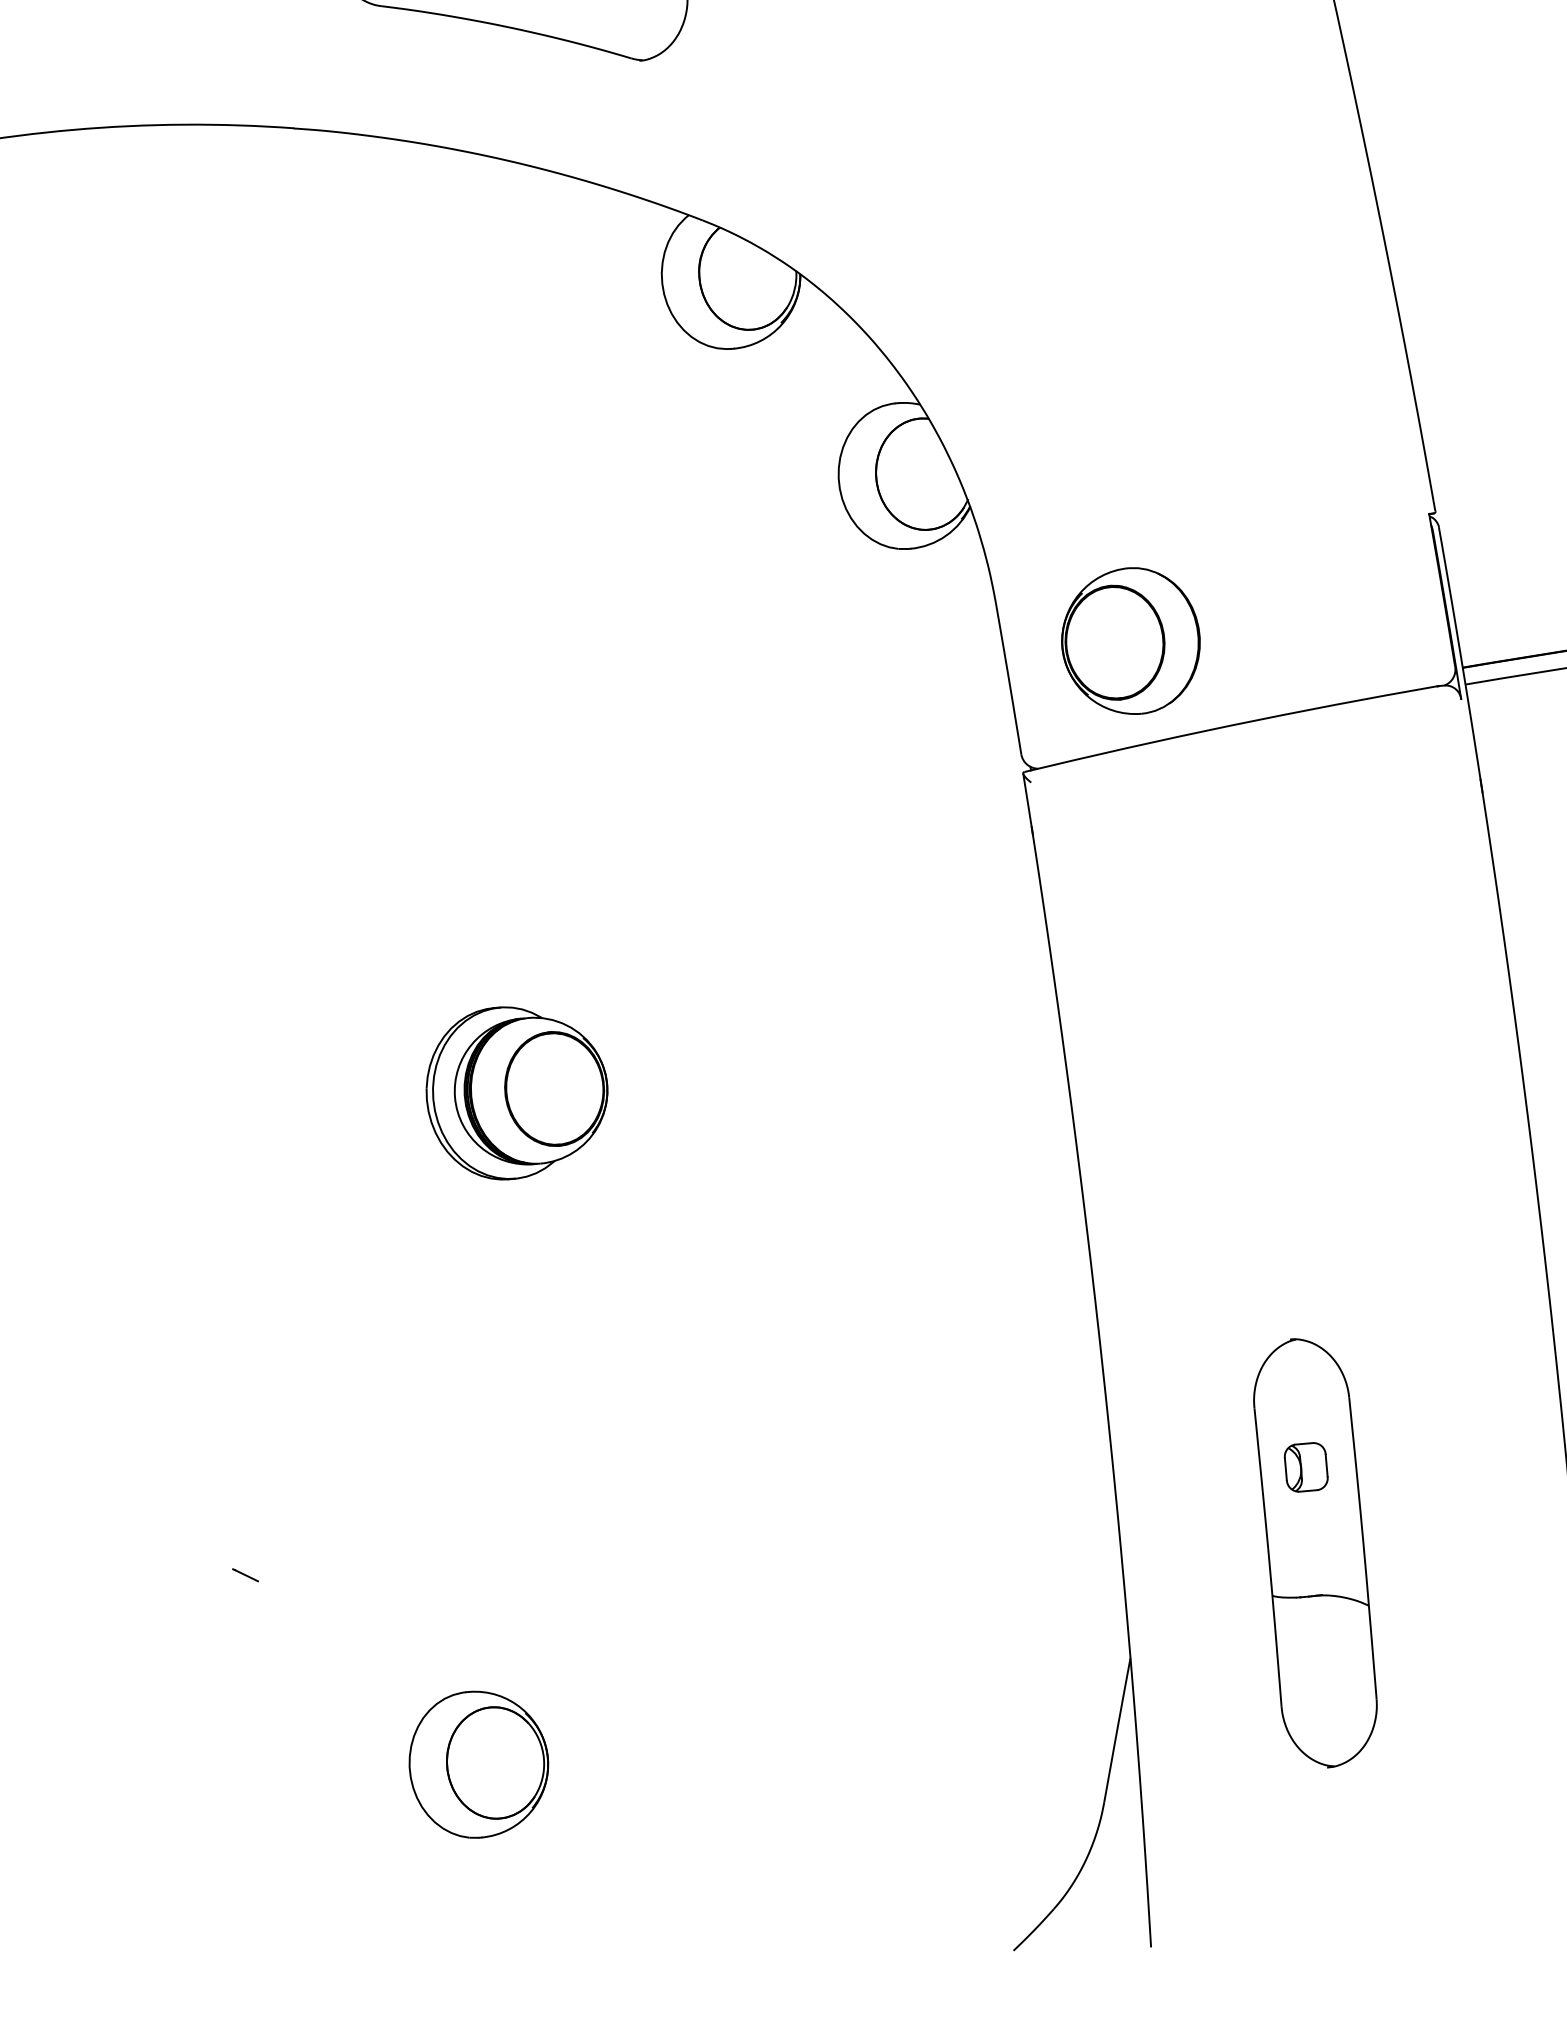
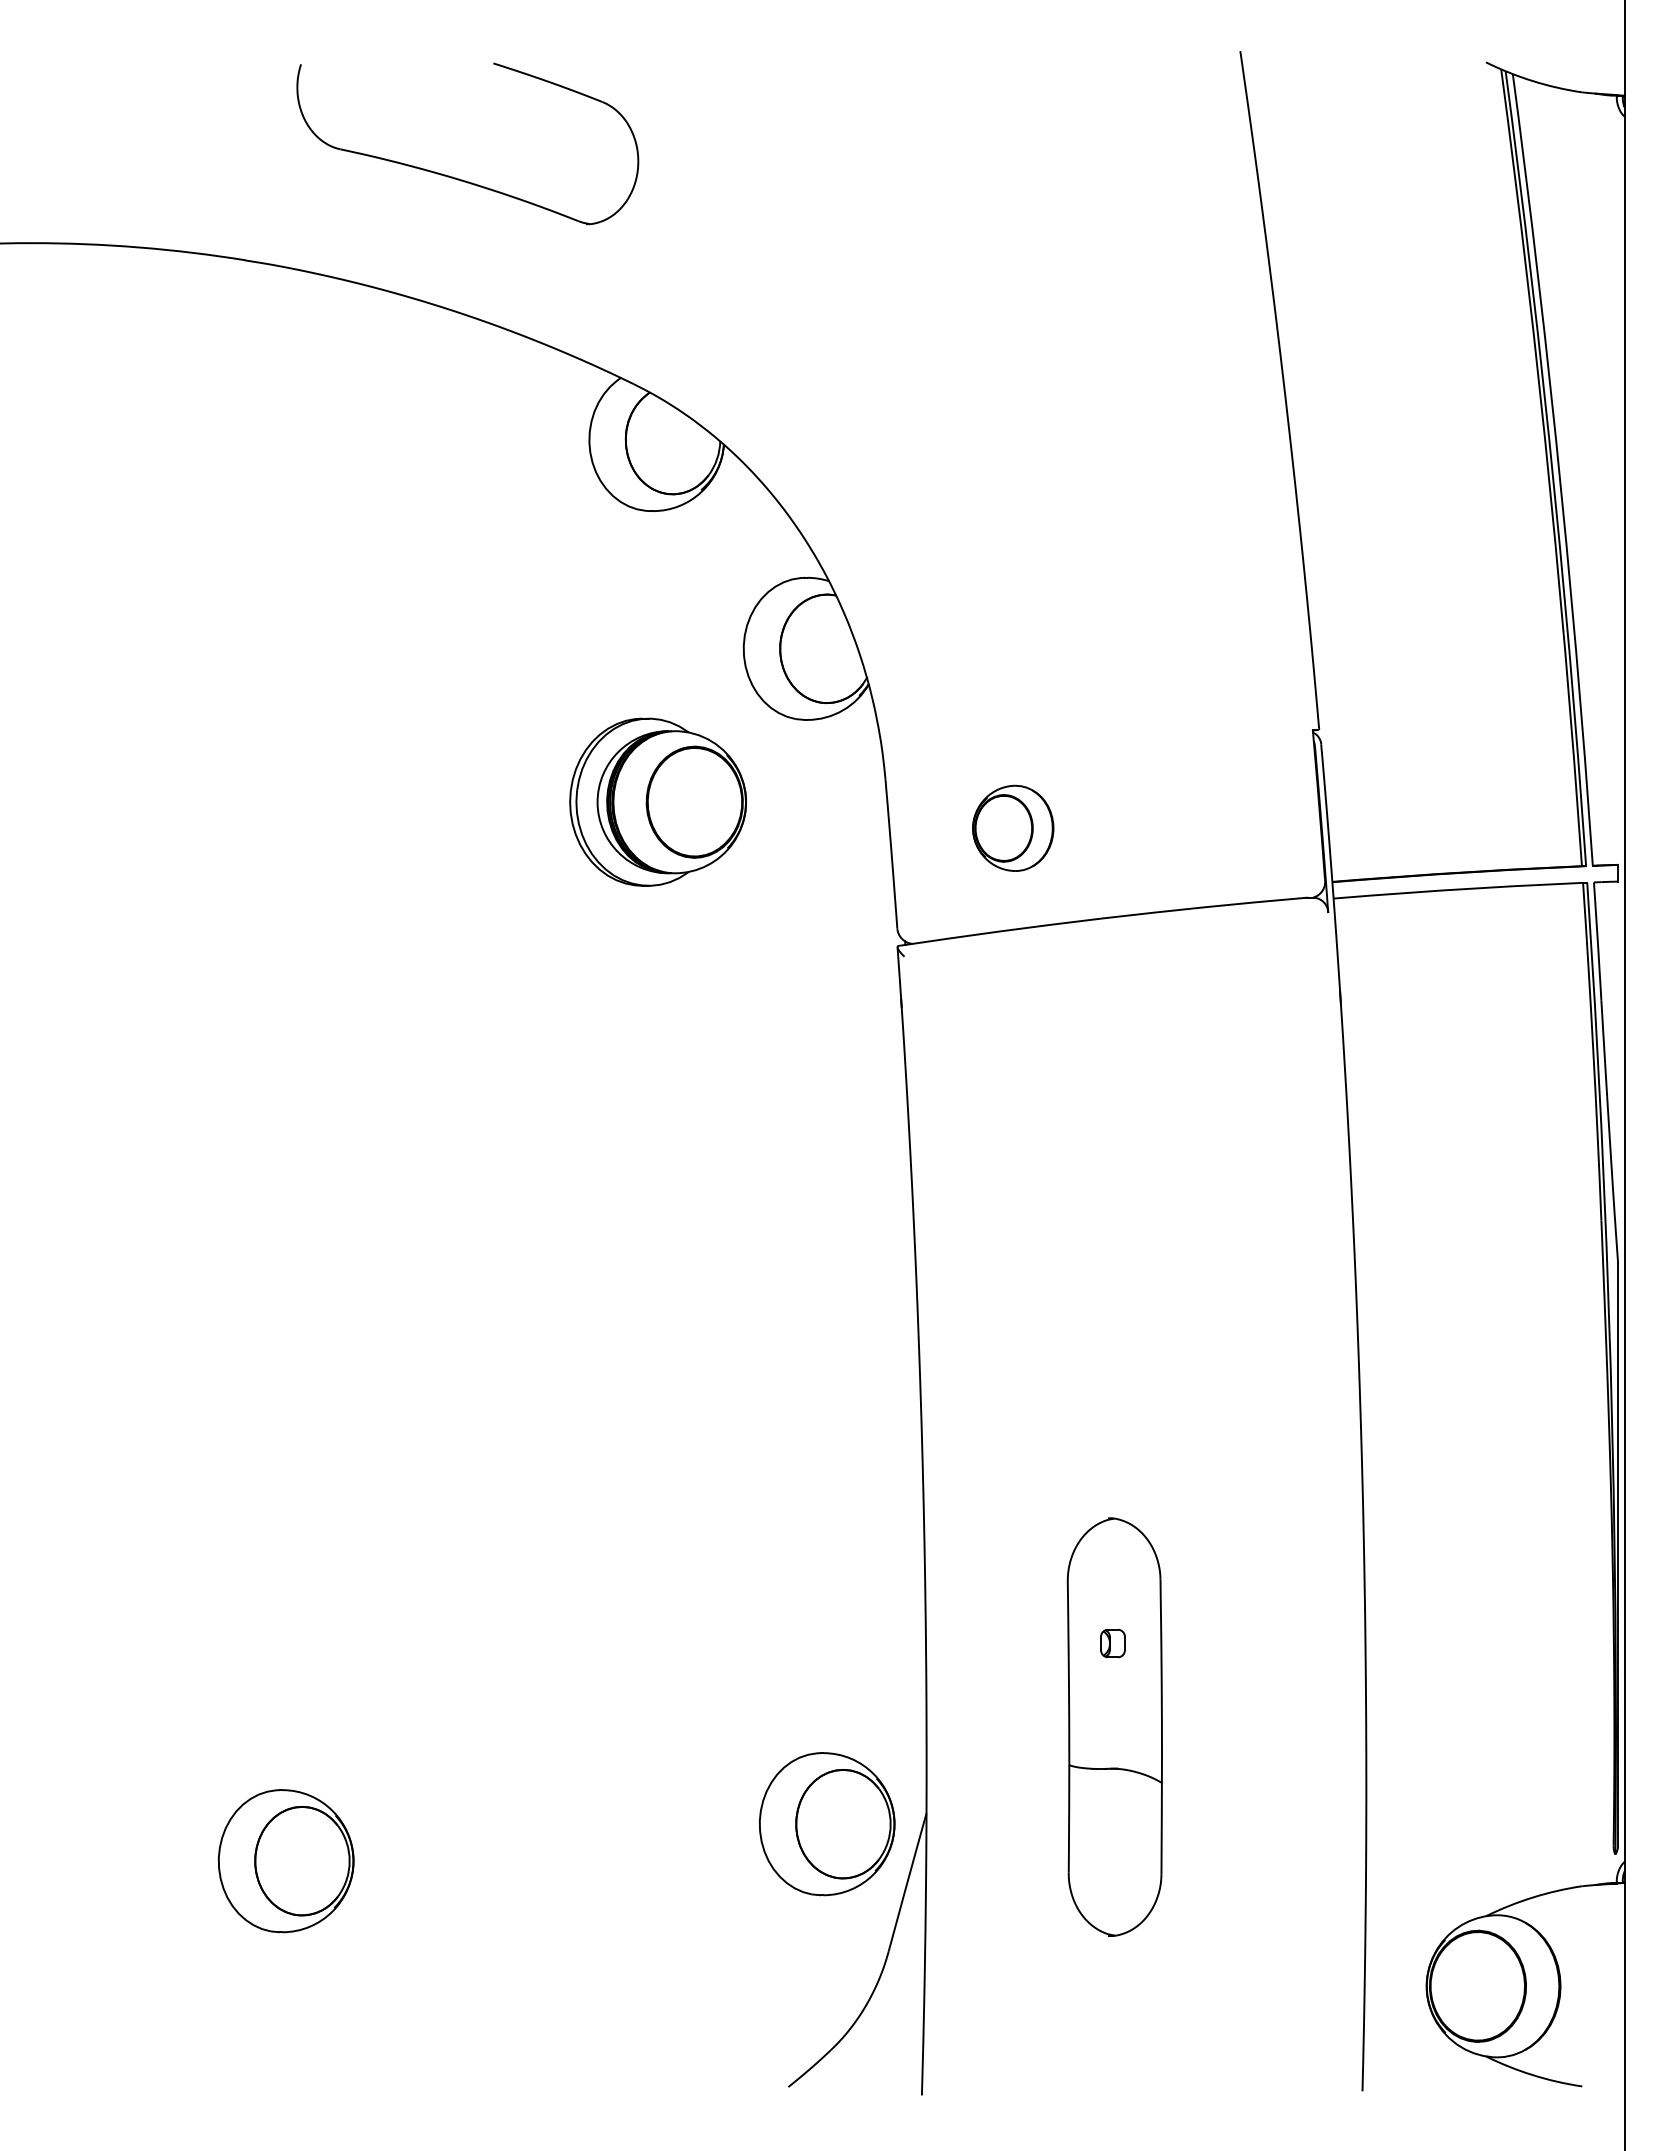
part: (1131, 641) -> (1013, 828), size x0.6
part: (516, 1091) -> (657, 801), moved
part: (1305, 1467) -> (1112, 1643), size x0.6
line: (244, 1574) -> (75, 1657), removed
part: (1029, 1678) -> (826, 1824), added

